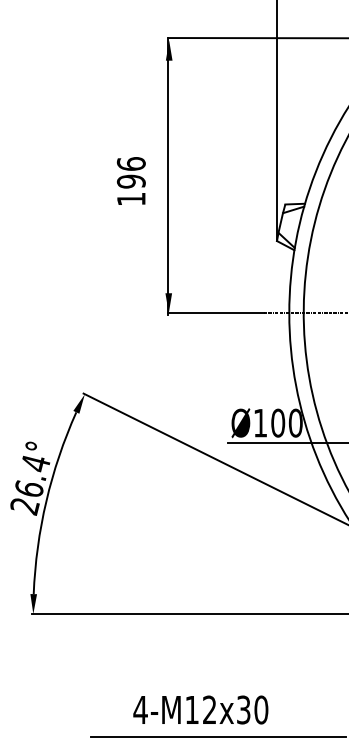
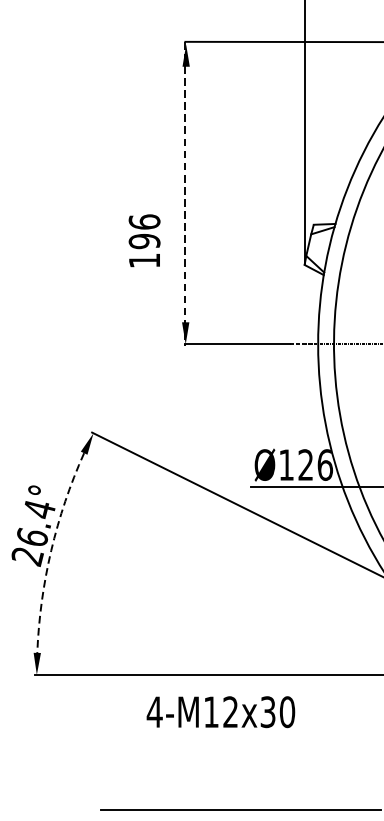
line: (168, 176) -> (185, 194), solid -> dashed
text: (130, 180) -> (143, 240), moved
text: (286, 422) -> (315, 464), Ø100 -> Ø126
arc: (46, 501) -> (51, 551), solid -> dashed
text: (200, 709) -> (220, 711), moved

